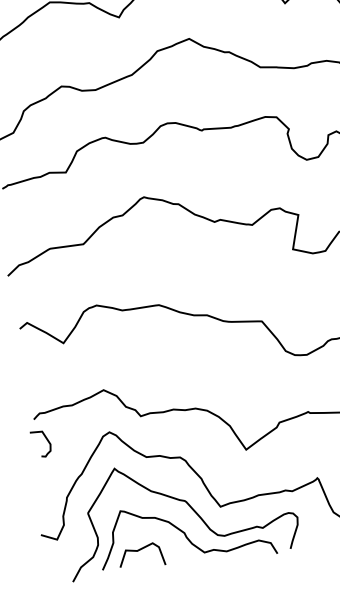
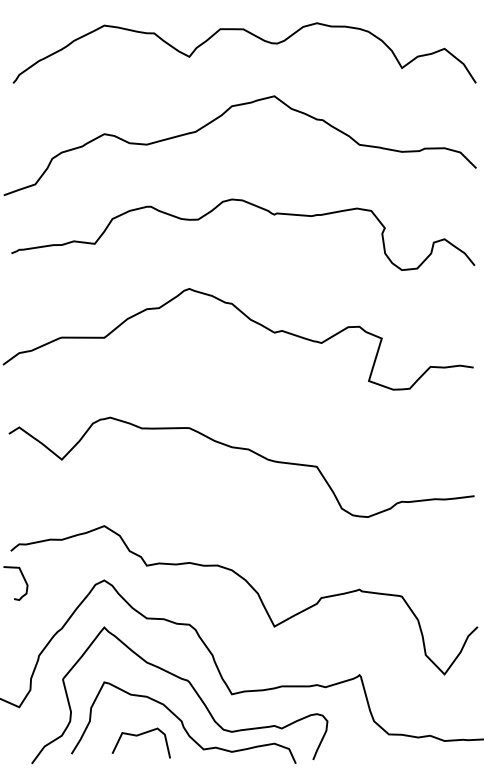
curve: (137, 551) -> (137, 736), moved

